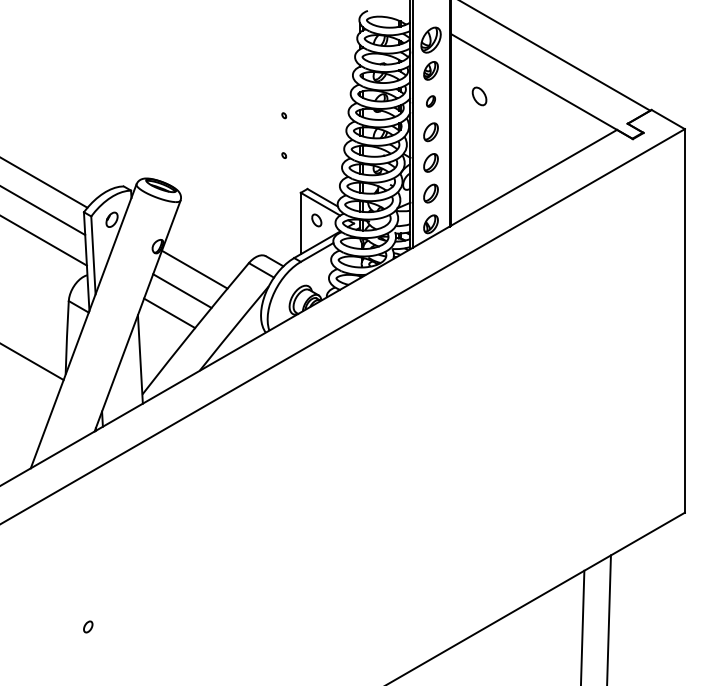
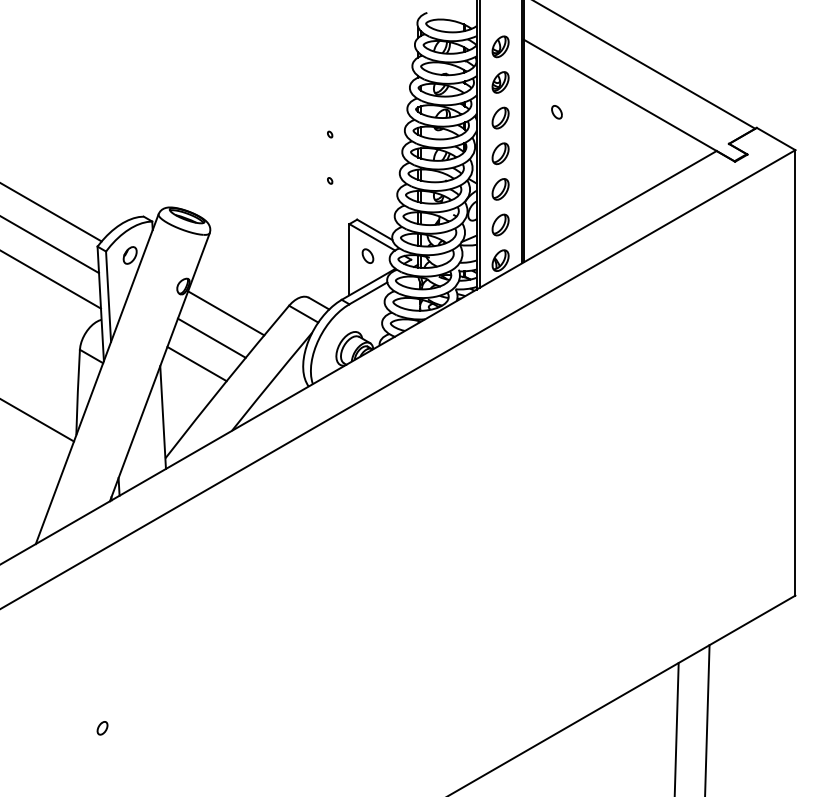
part: (430, 39) -> (500, 46), size x0.71
part: (479, 96) -> (556, 112), size x0.62
part: (430, 101) -> (500, 117), size x1.67

